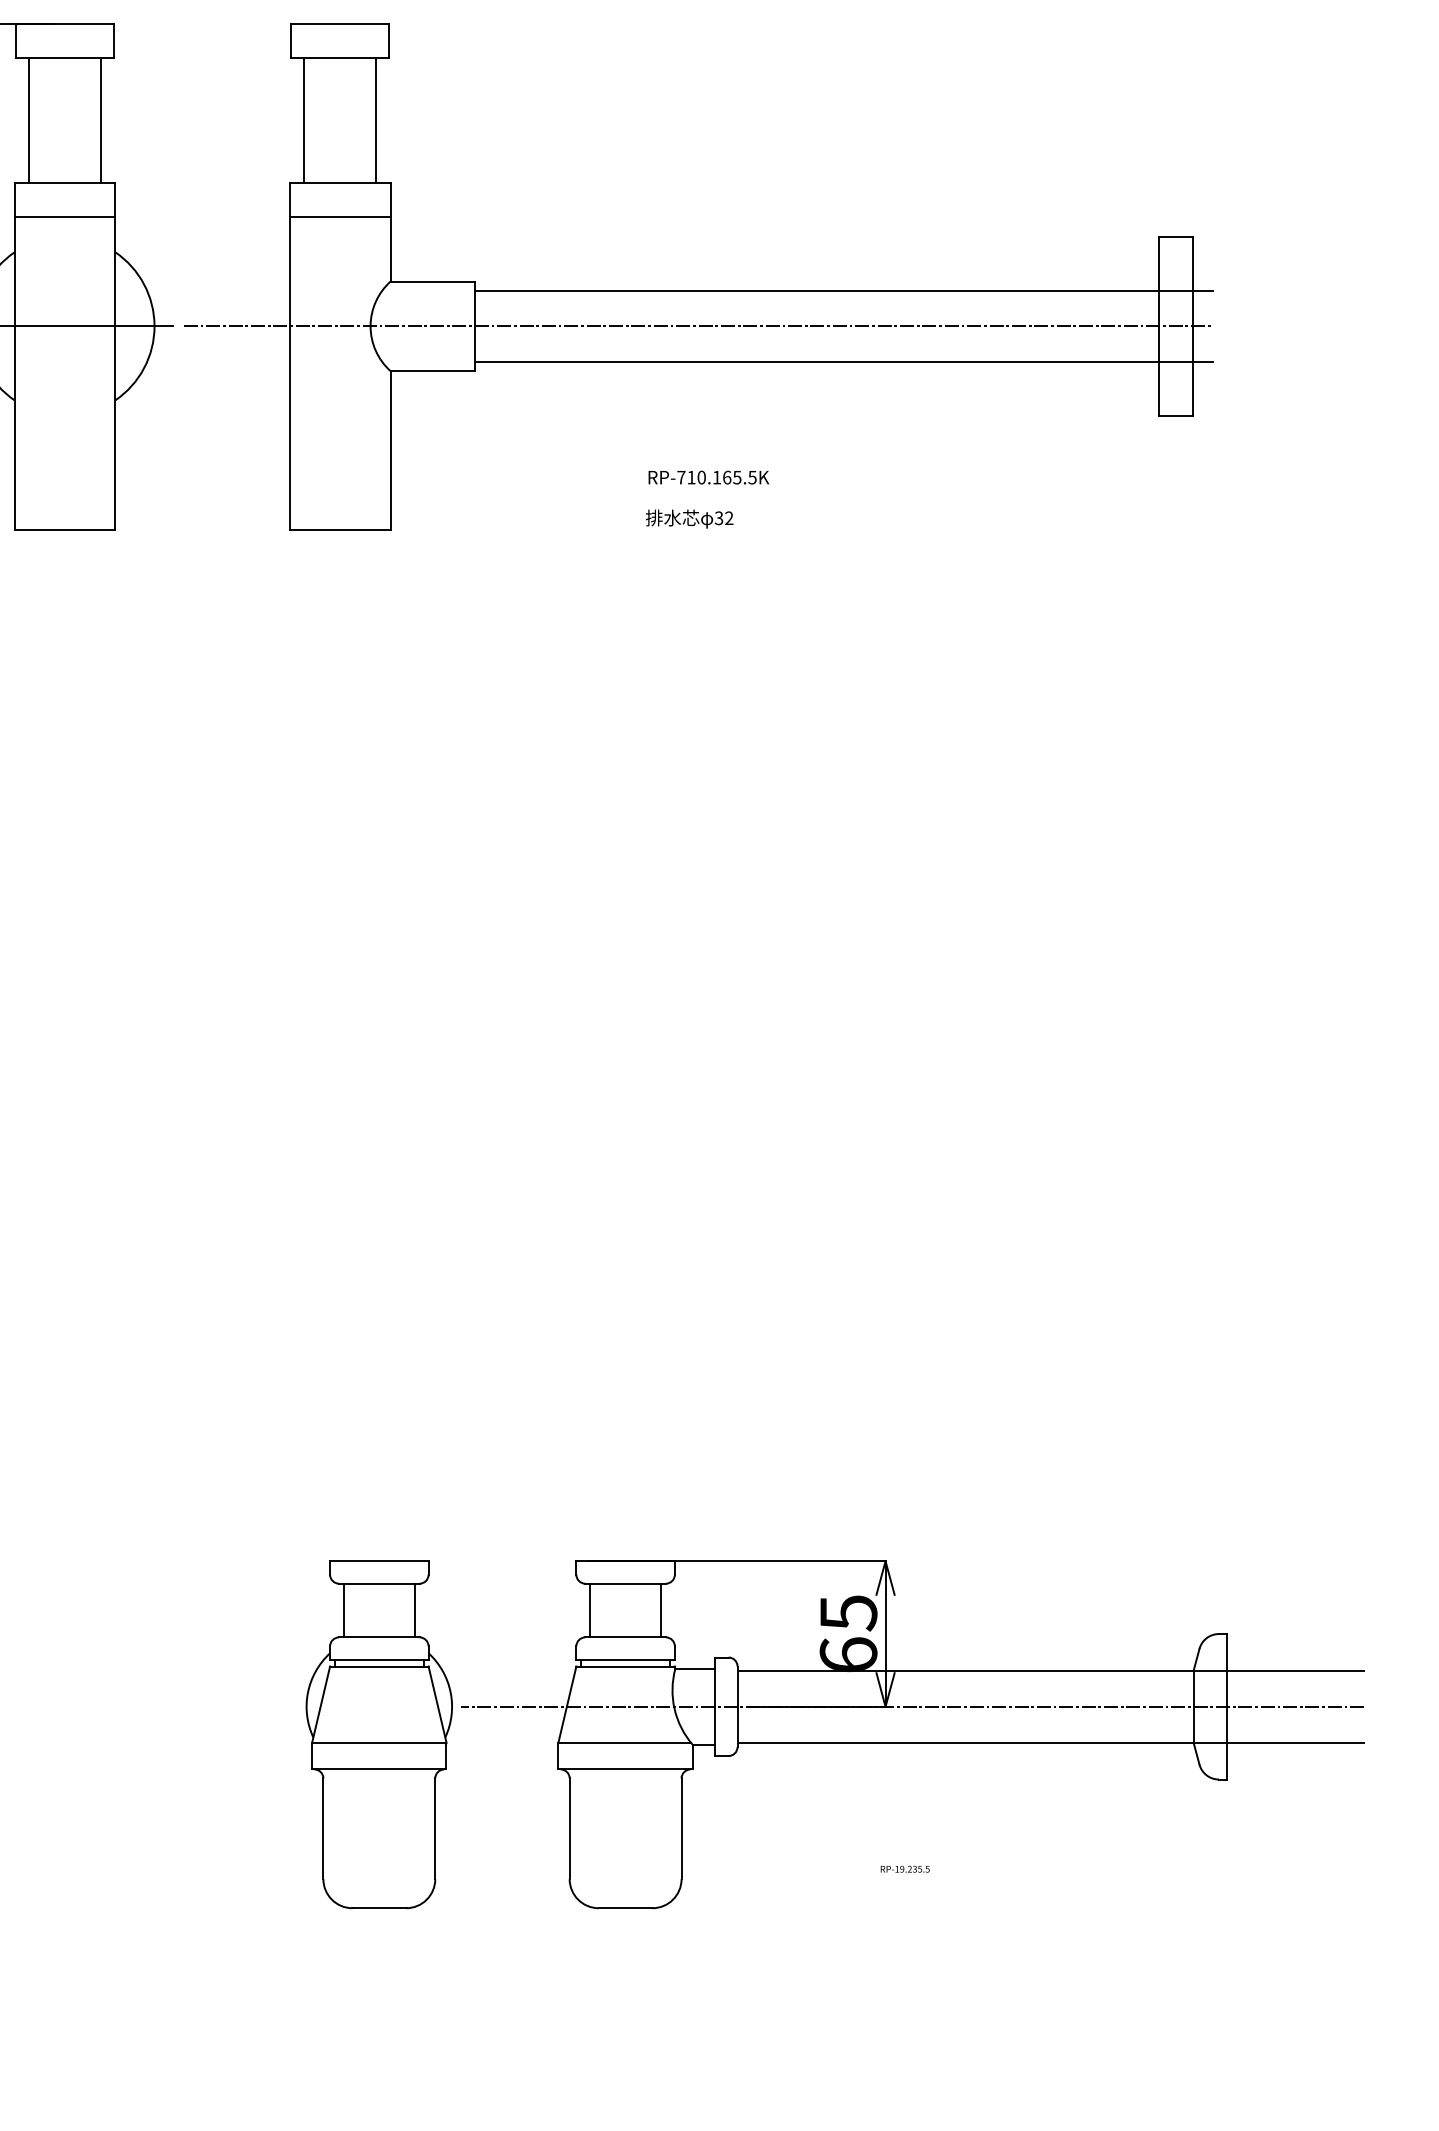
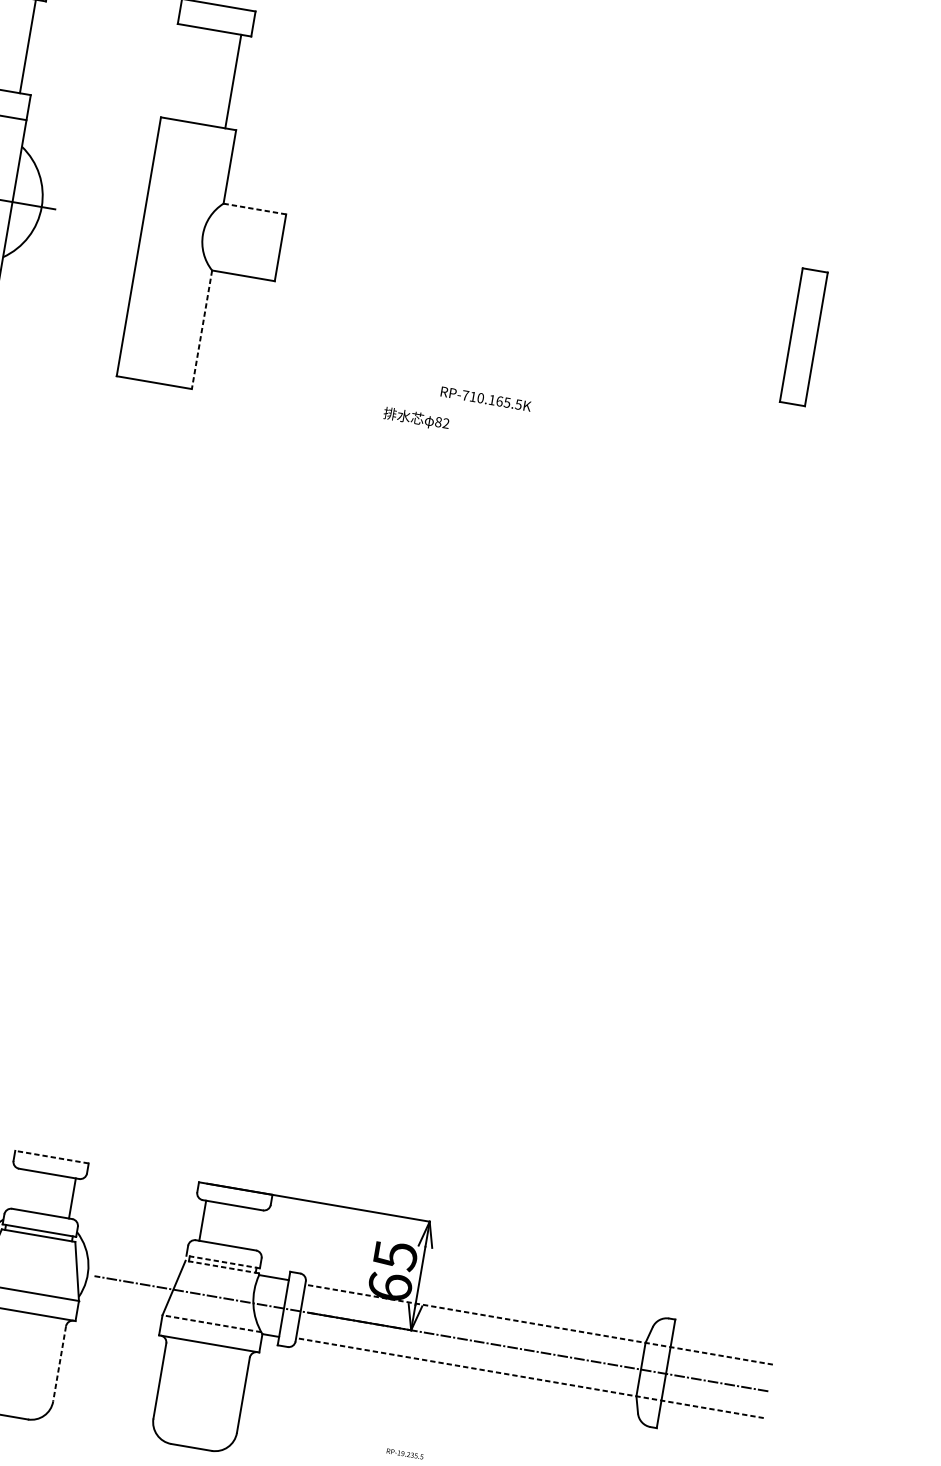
line: (304, 120) -> (179, 72), removed
line: (339, 216) -> (193, 148), removed
line: (432, 281) -> (254, 208), solid -> dashed
line: (843, 290) -> (560, 268), removed
line: (698, 326) -> (447, 276), removed
line: (843, 362) -> (551, 321), removed
line: (390, 451) -> (201, 330), solid -> dashed
text: (708, 477) -> (485, 398), moved
text: (718, 517) -> (438, 421), 32 -> 82
line: (378, 1561) -> (51, 1157), solid -> dashed
line: (343, 1610) -> (18, 1189), removed
line: (661, 1610) -> (256, 1229), removed
line: (625, 1659) -> (223, 1261), solid -> dashed
line: (625, 1666) -> (222, 1267), solid -> dashed
line: (1050, 1670) -> (538, 1324), solid -> dashed
line: (624, 1742) -> (211, 1323), solid -> dashed
line: (1050, 1742) -> (529, 1377), solid -> dashed
line: (435, 1829) -> (59, 1364), solid -> dashed

